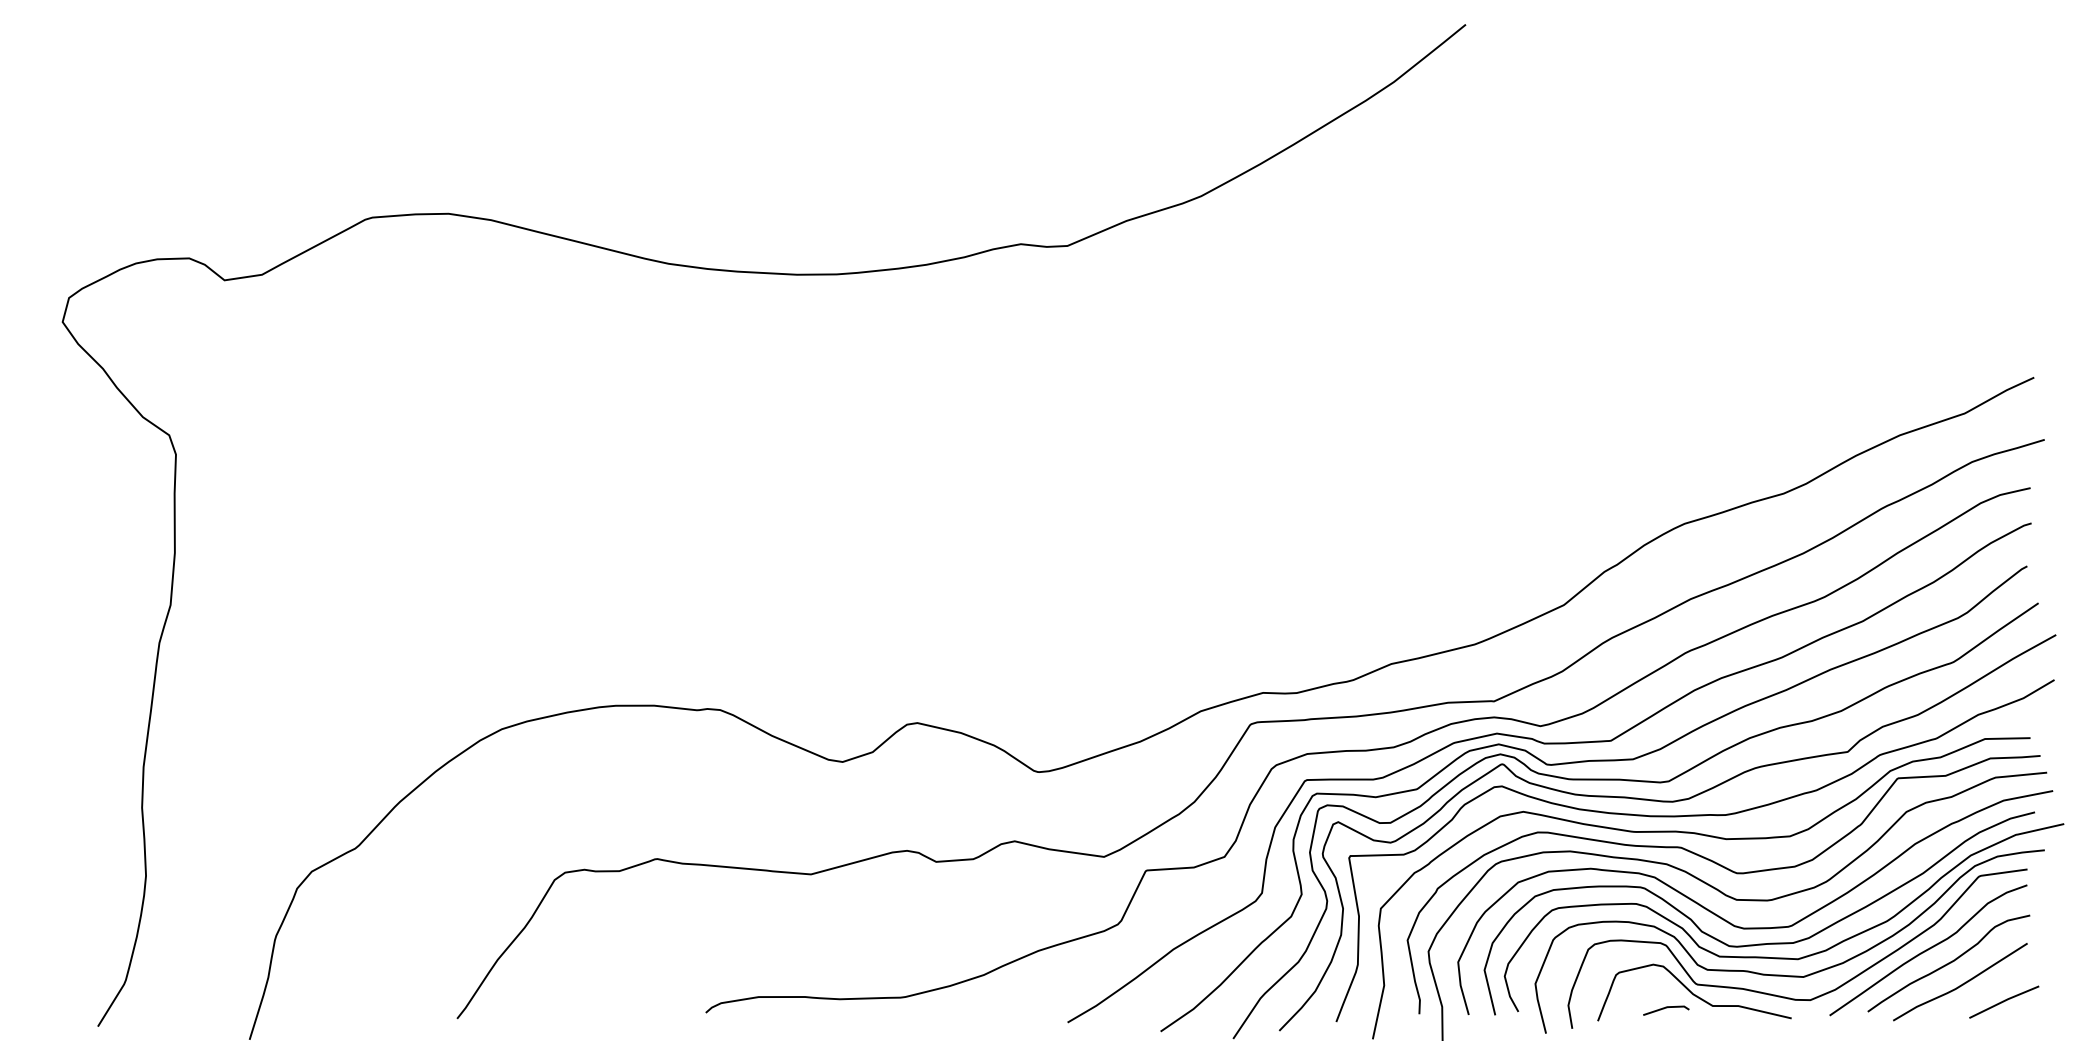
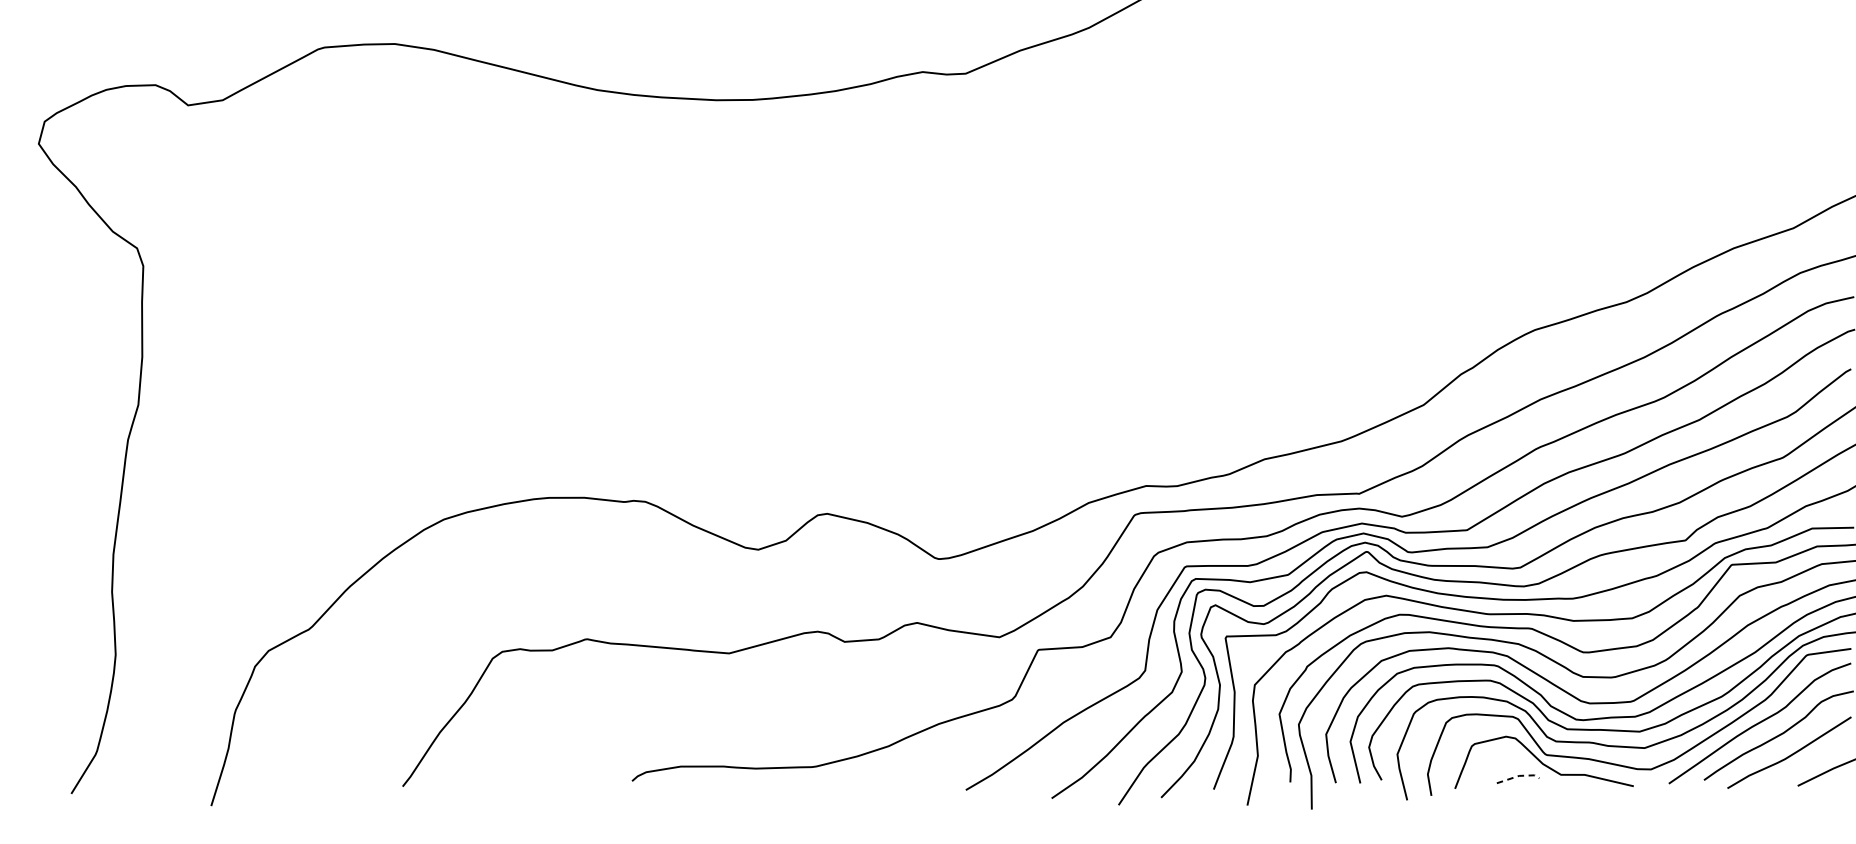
line: (1667, 1007) -> (1519, 776), solid -> dashed

